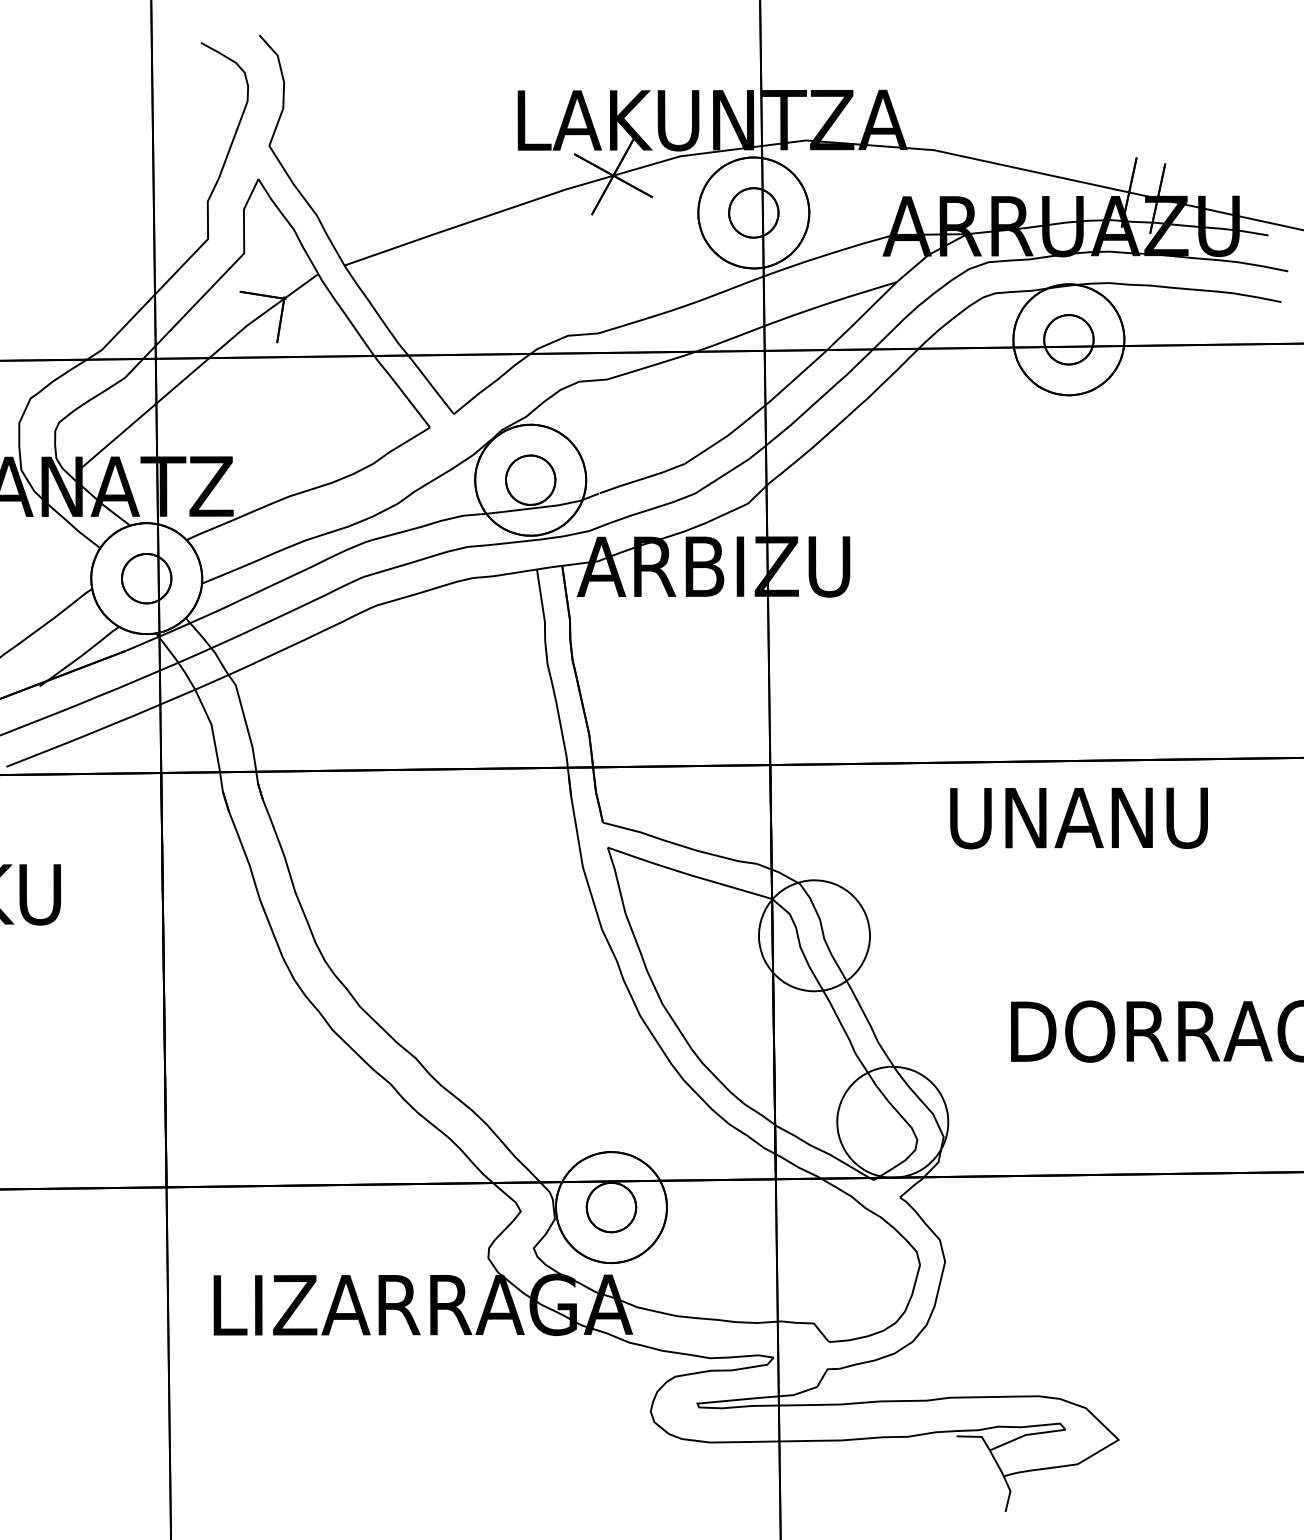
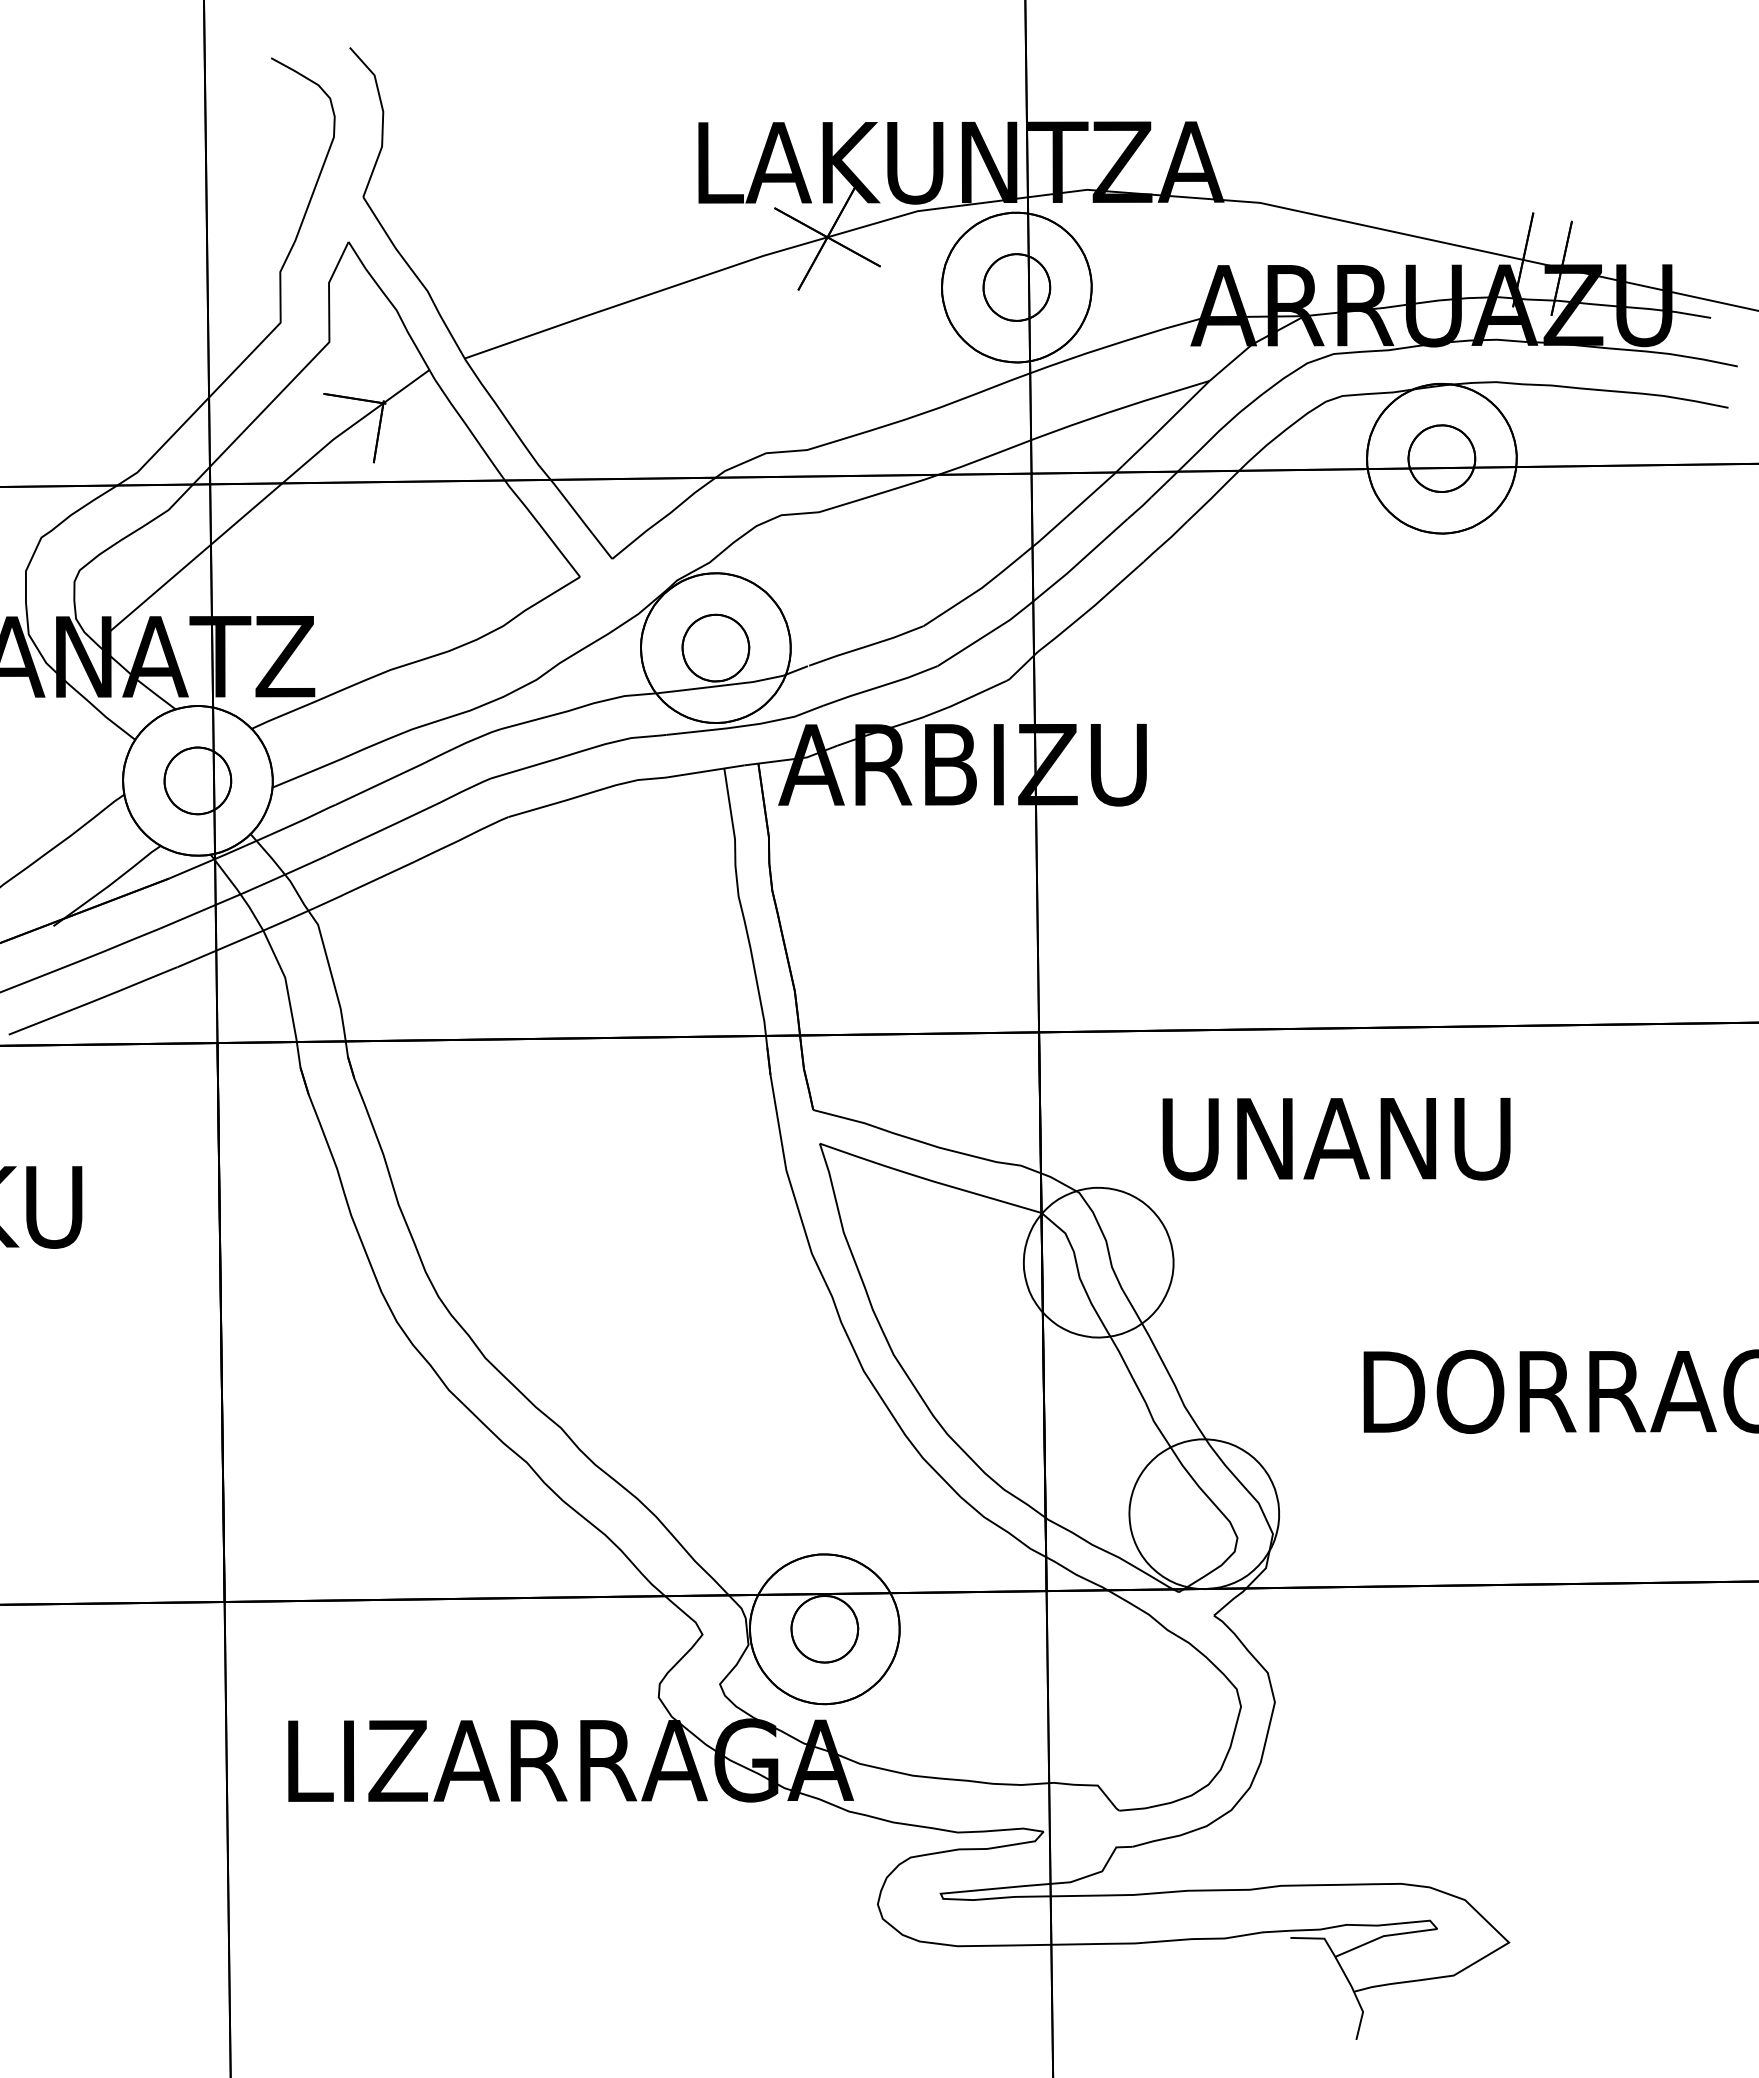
text: (1078, 818) -> (1336, 1139), moved

